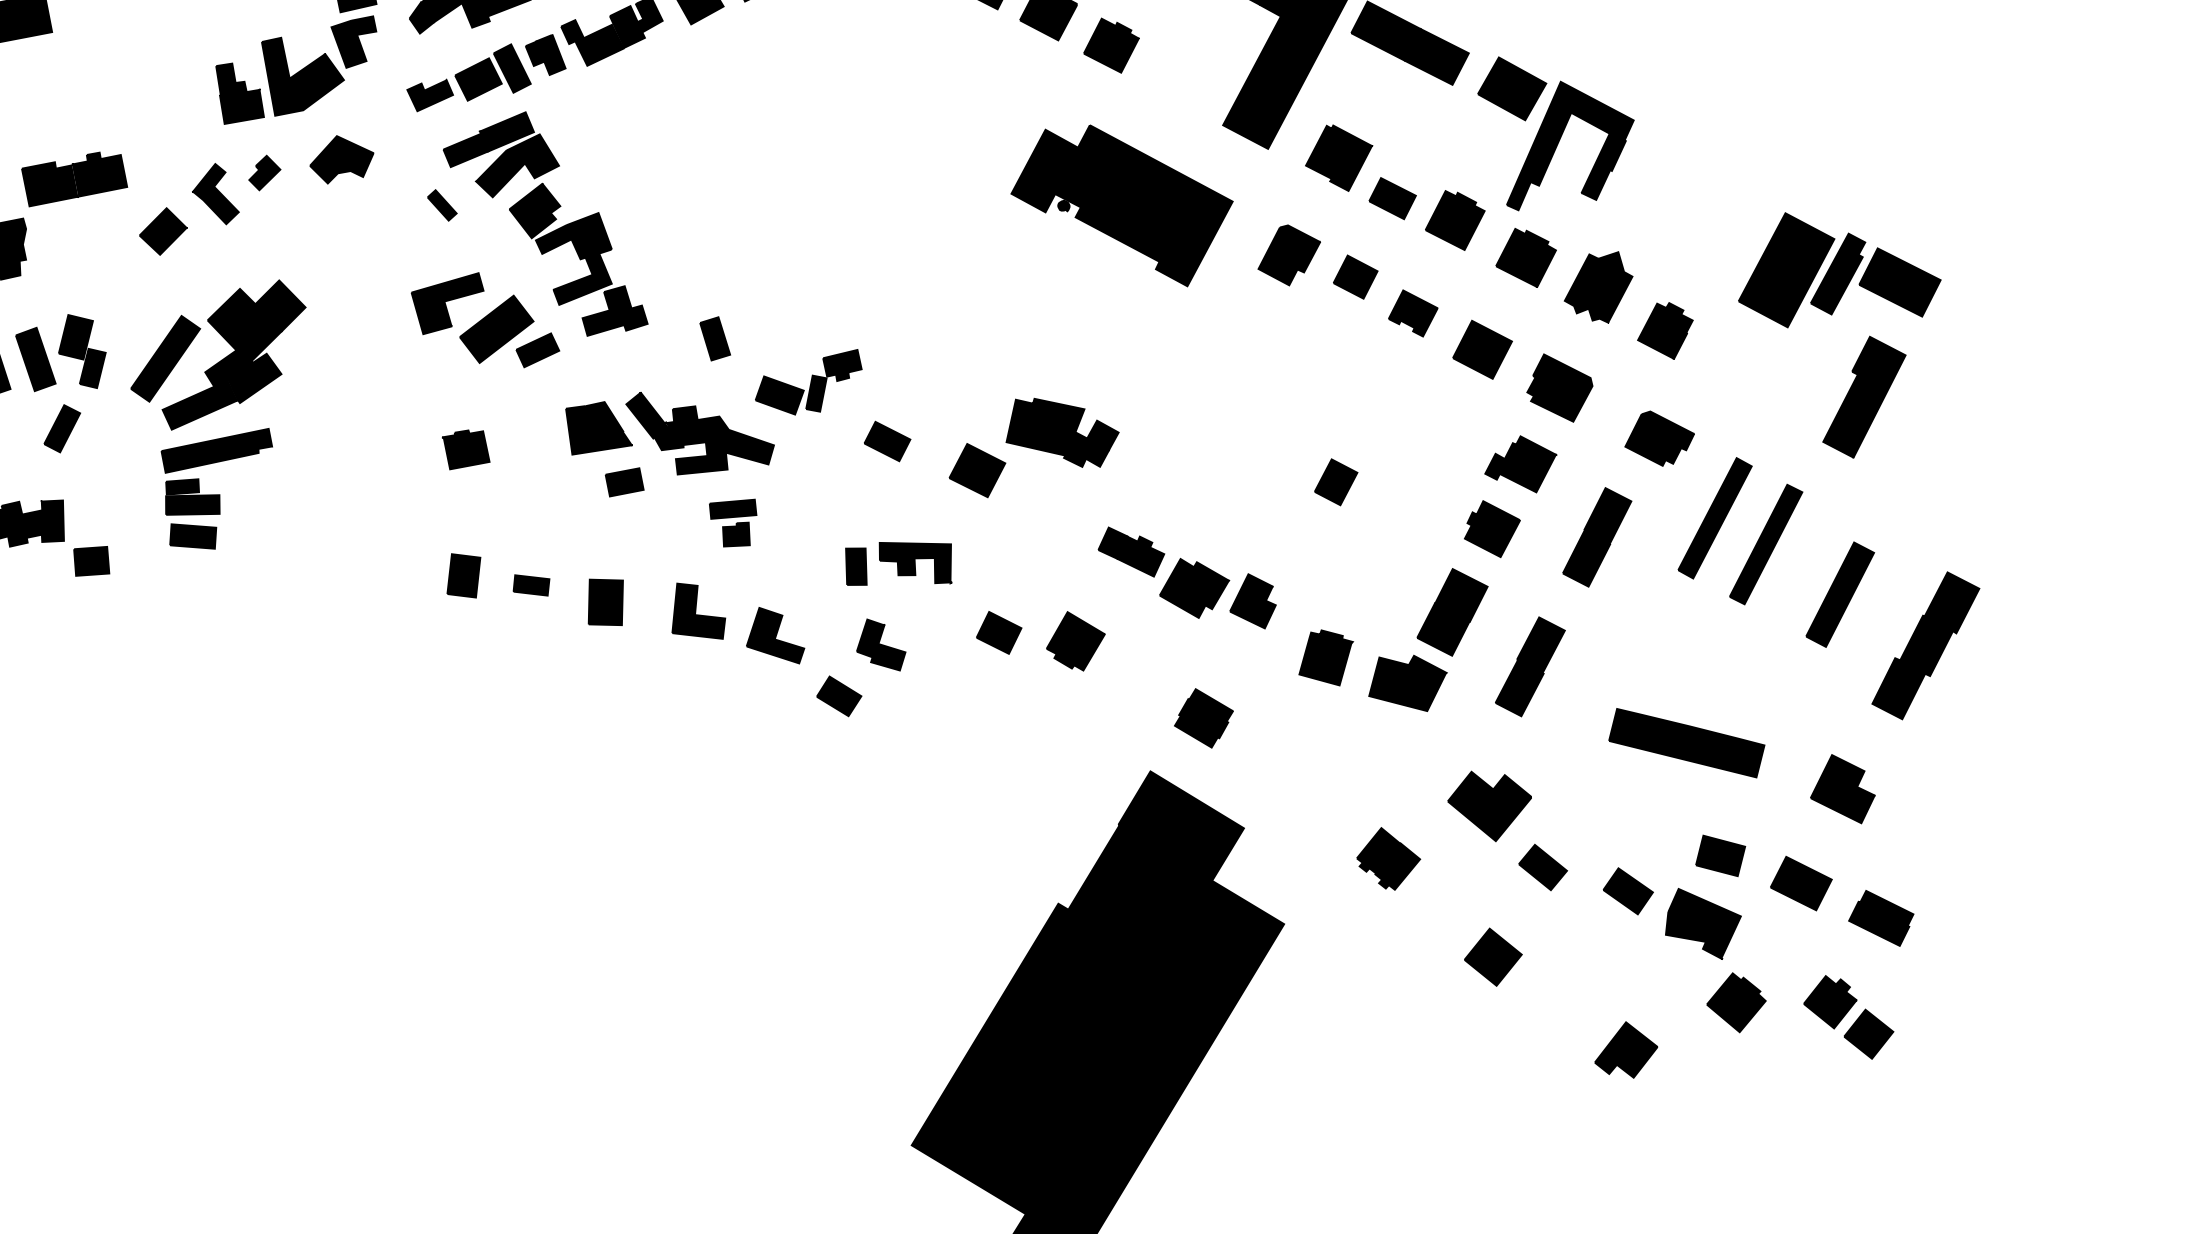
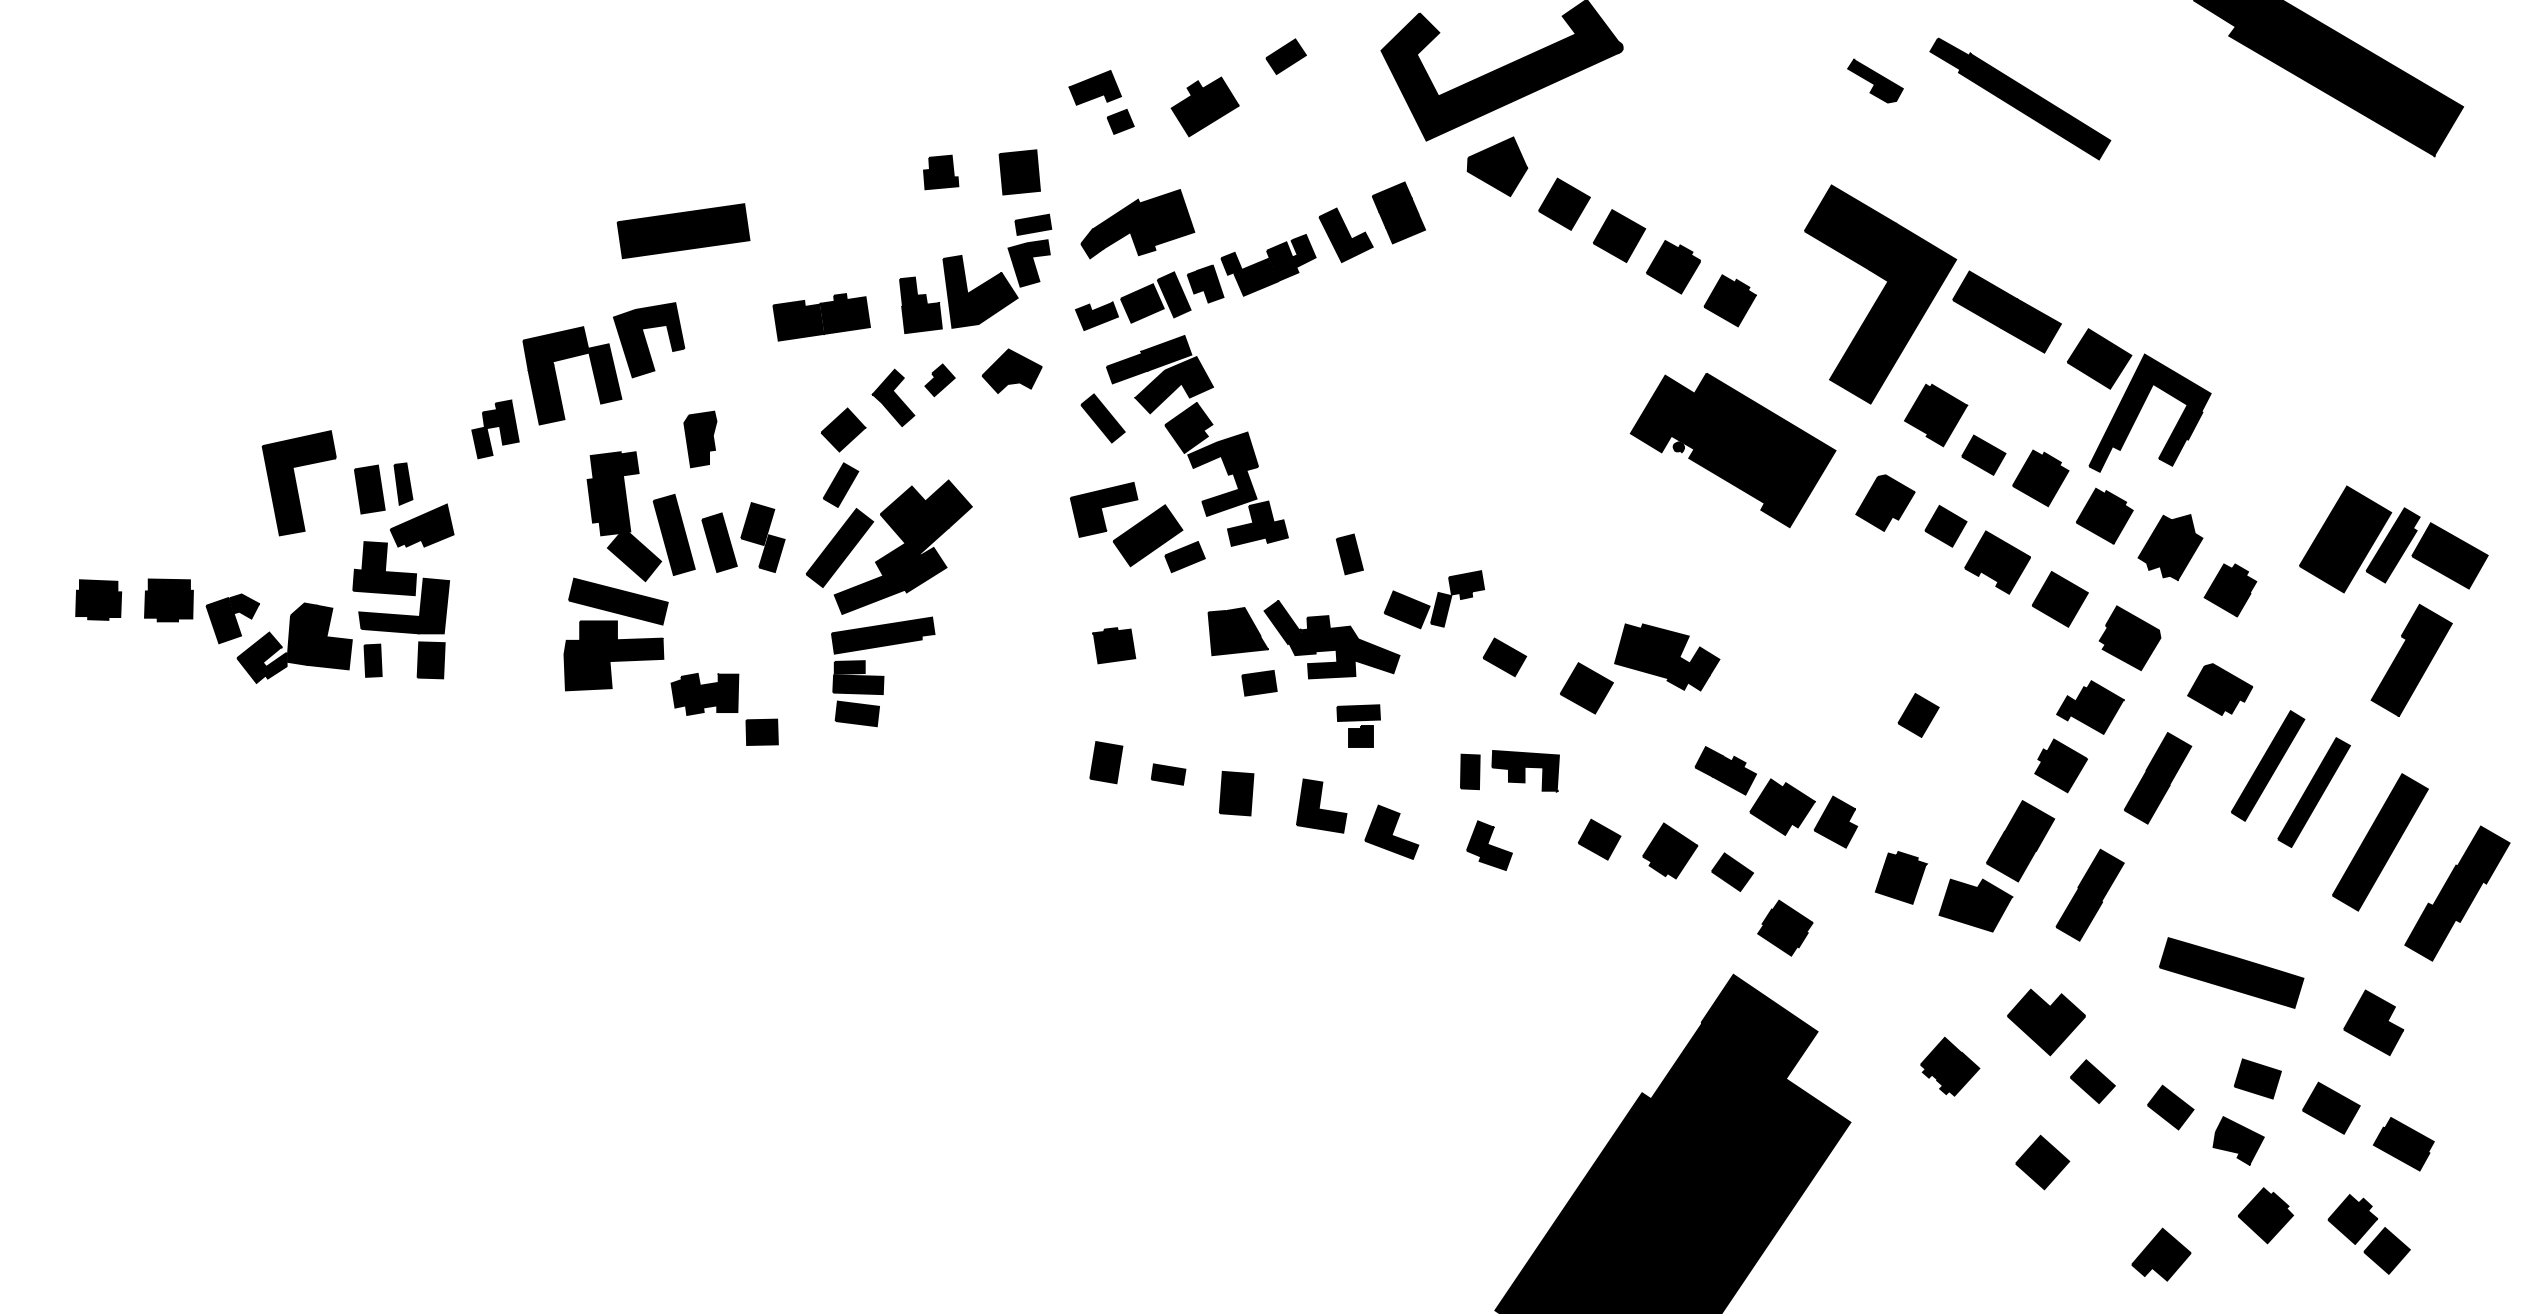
part: (74, 179) -> (821, 317), moved
part: (441, 205) -> (1102, 418), size x1.67
part: (1413, 313) -> (1997, 562), size x1.43
part: (62, 428) -> (841, 484), moved
part: (1840, 594) -> (2380, 842), size x1.43
part: (839, 695) -> (1732, 871), moved
part: (1703, 923) -> (2238, 1140), size x0.71

